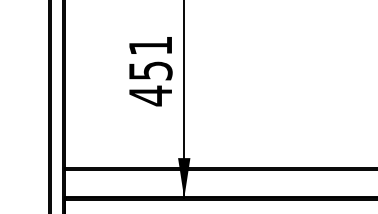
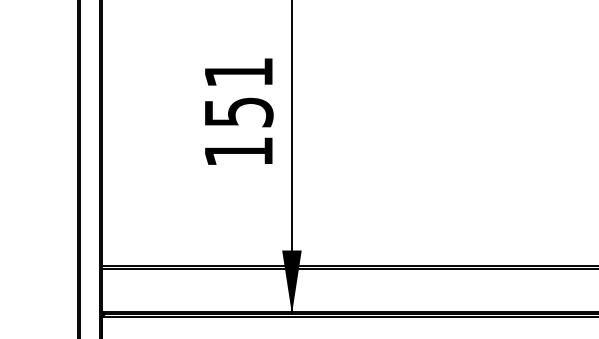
text: (150, 95) -> (238, 151), 451 -> 151

